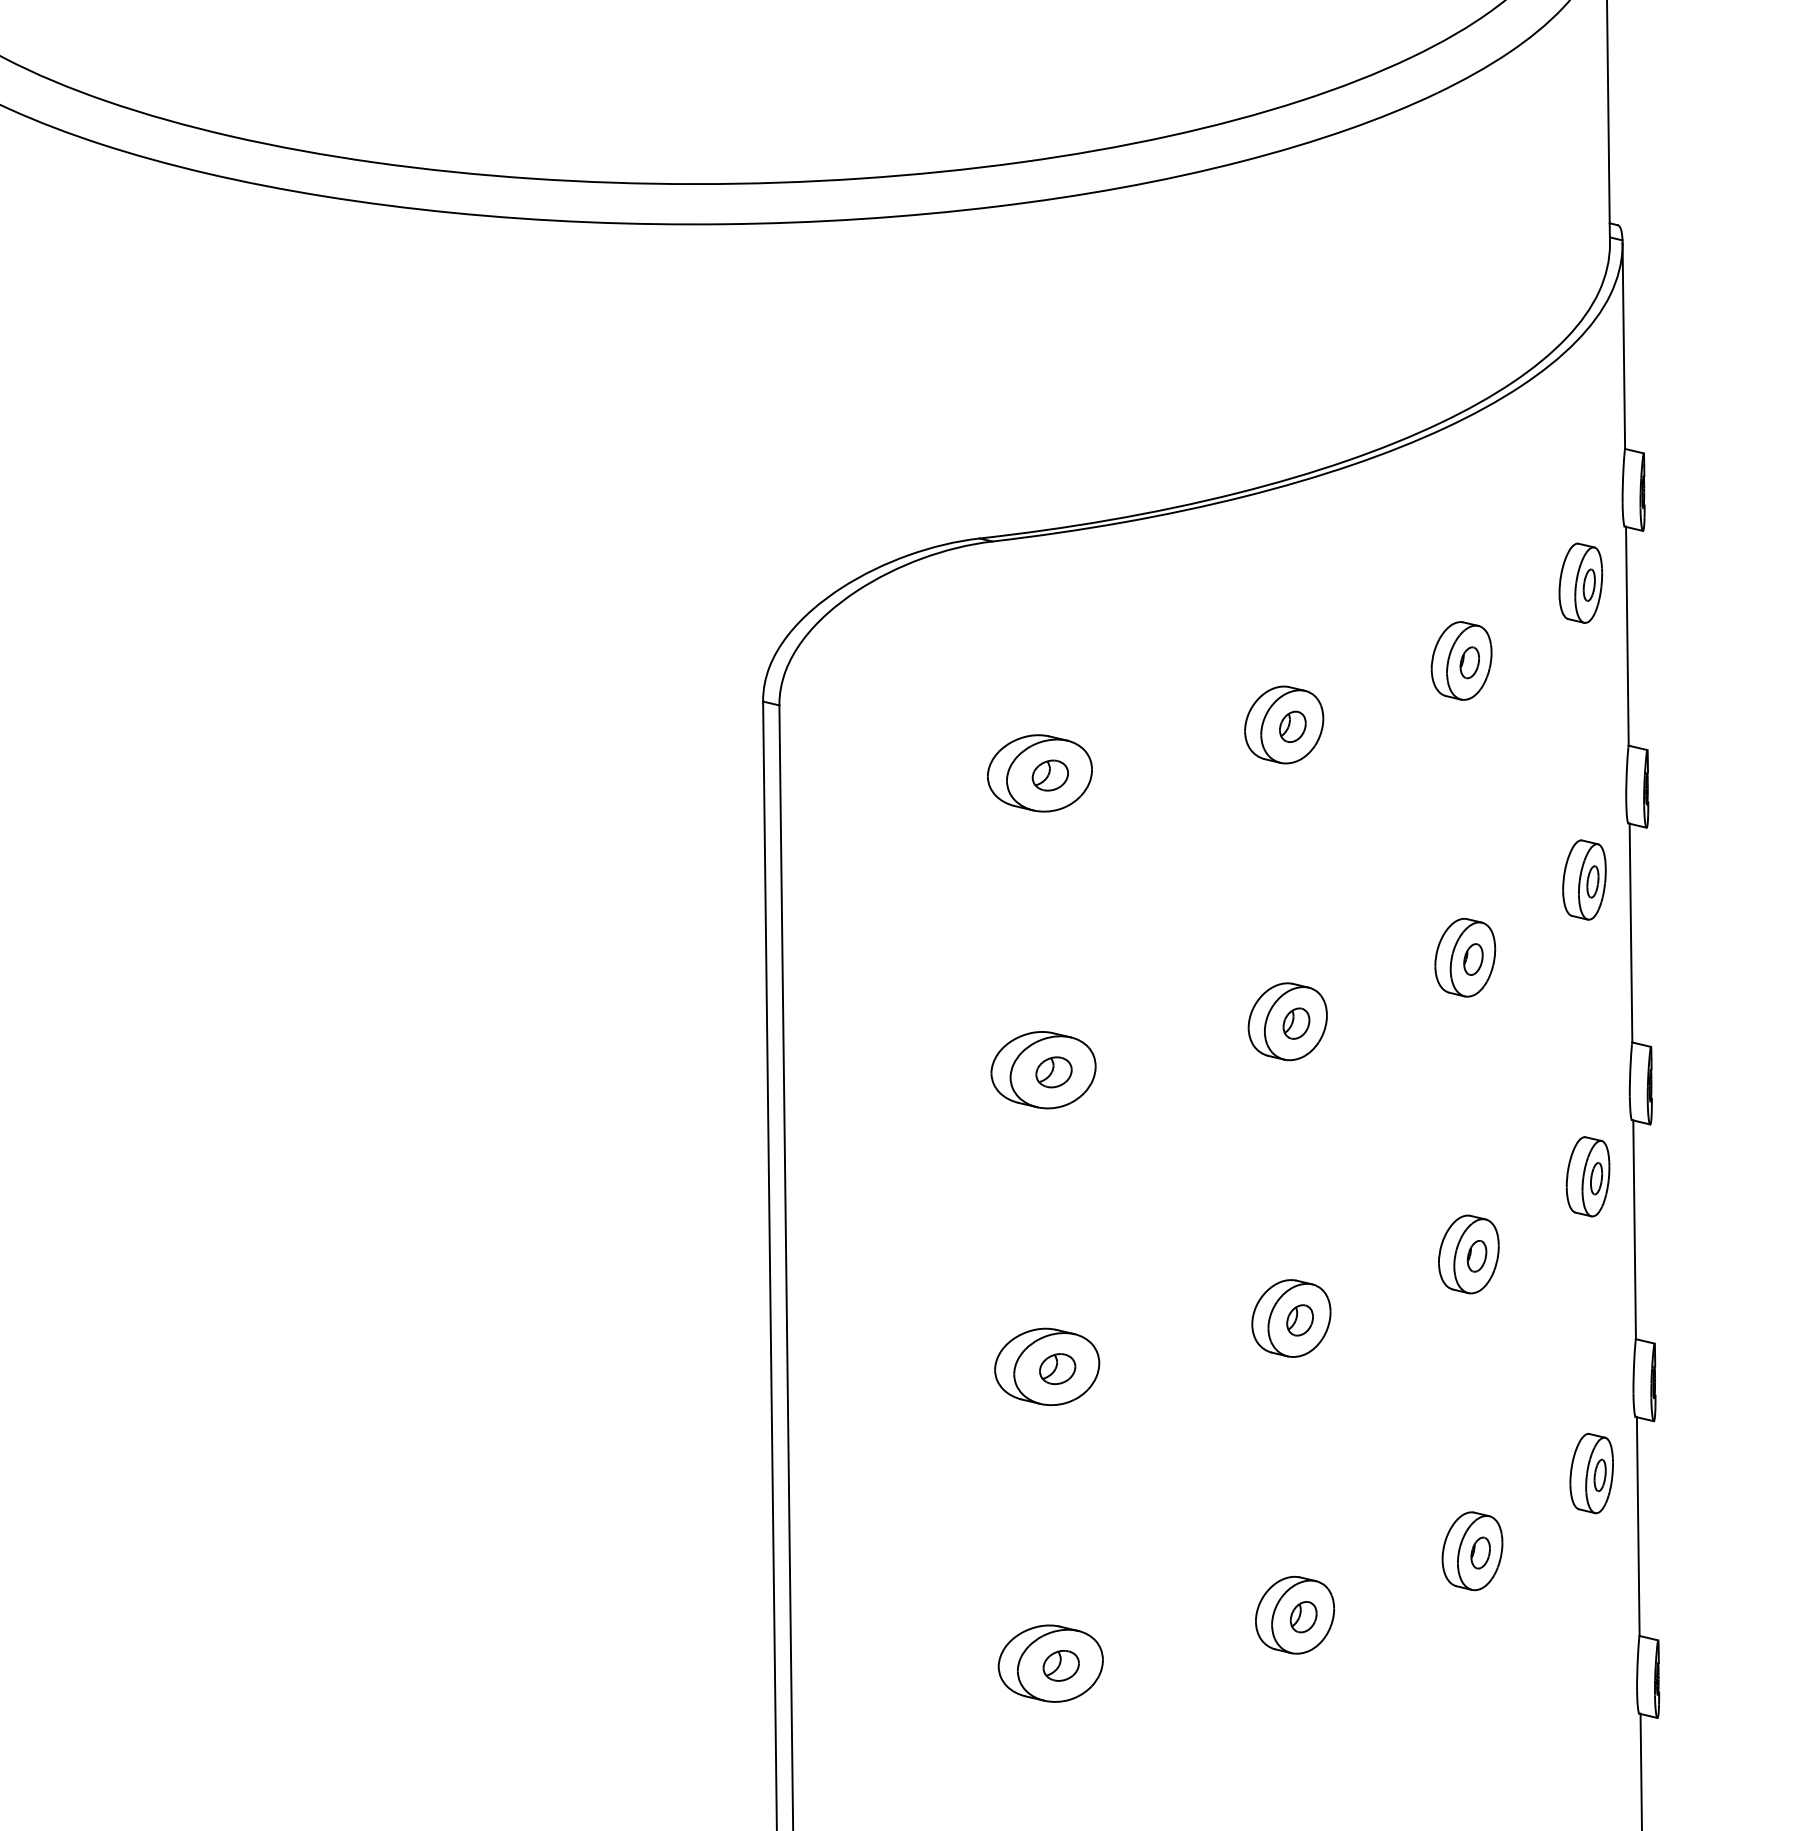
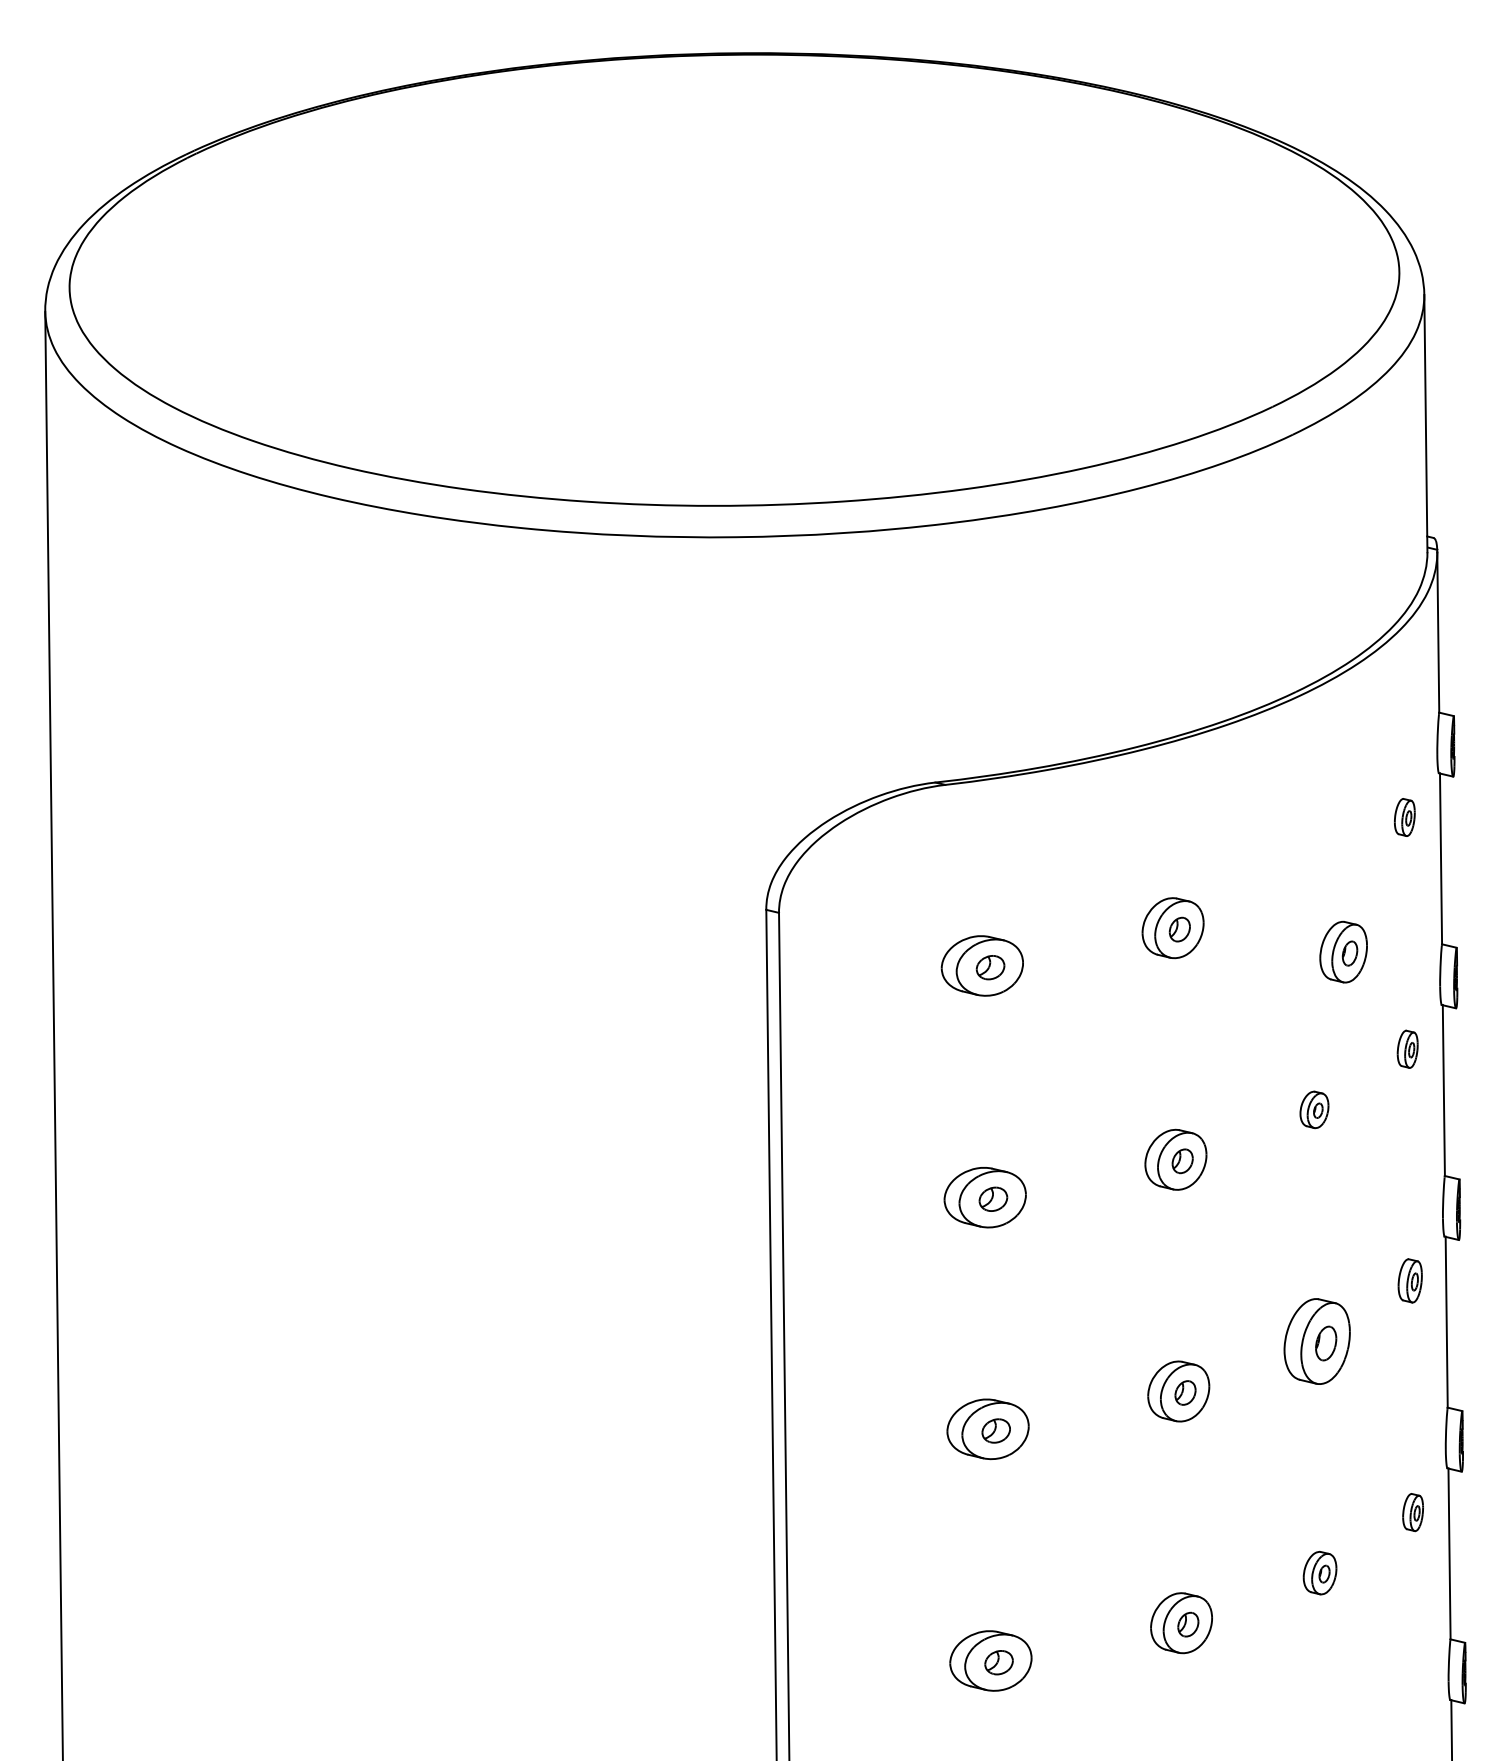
part: (1580, 583) -> (1404, 817), size x0.6
part: (1461, 660) -> (1343, 951), moved
part: (1584, 880) -> (1407, 1049), size x0.6
part: (1465, 957) -> (1314, 1109), size x0.6
part: (1586, 1176) -> (1409, 1280), size x0.7
part: (1469, 1254) -> (1317, 1341), size x1.4
part: (1590, 1473) -> (1412, 1512), size x0.6
part: (1471, 1550) -> (1319, 1572), size x0.7

